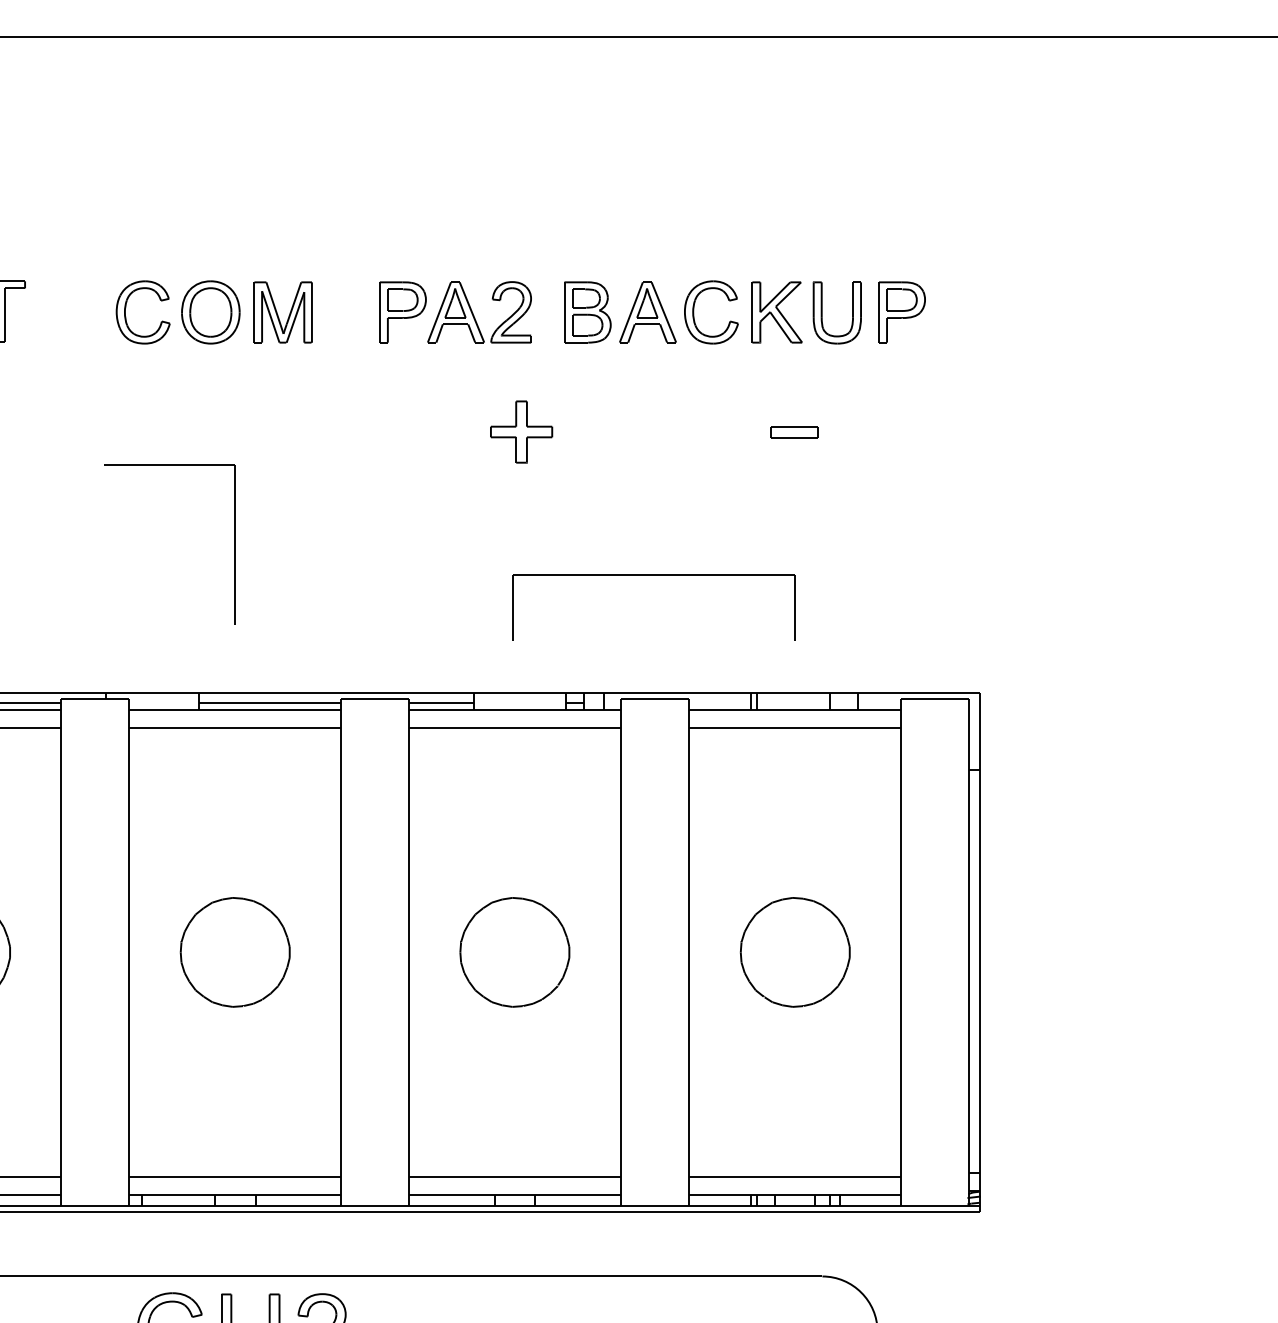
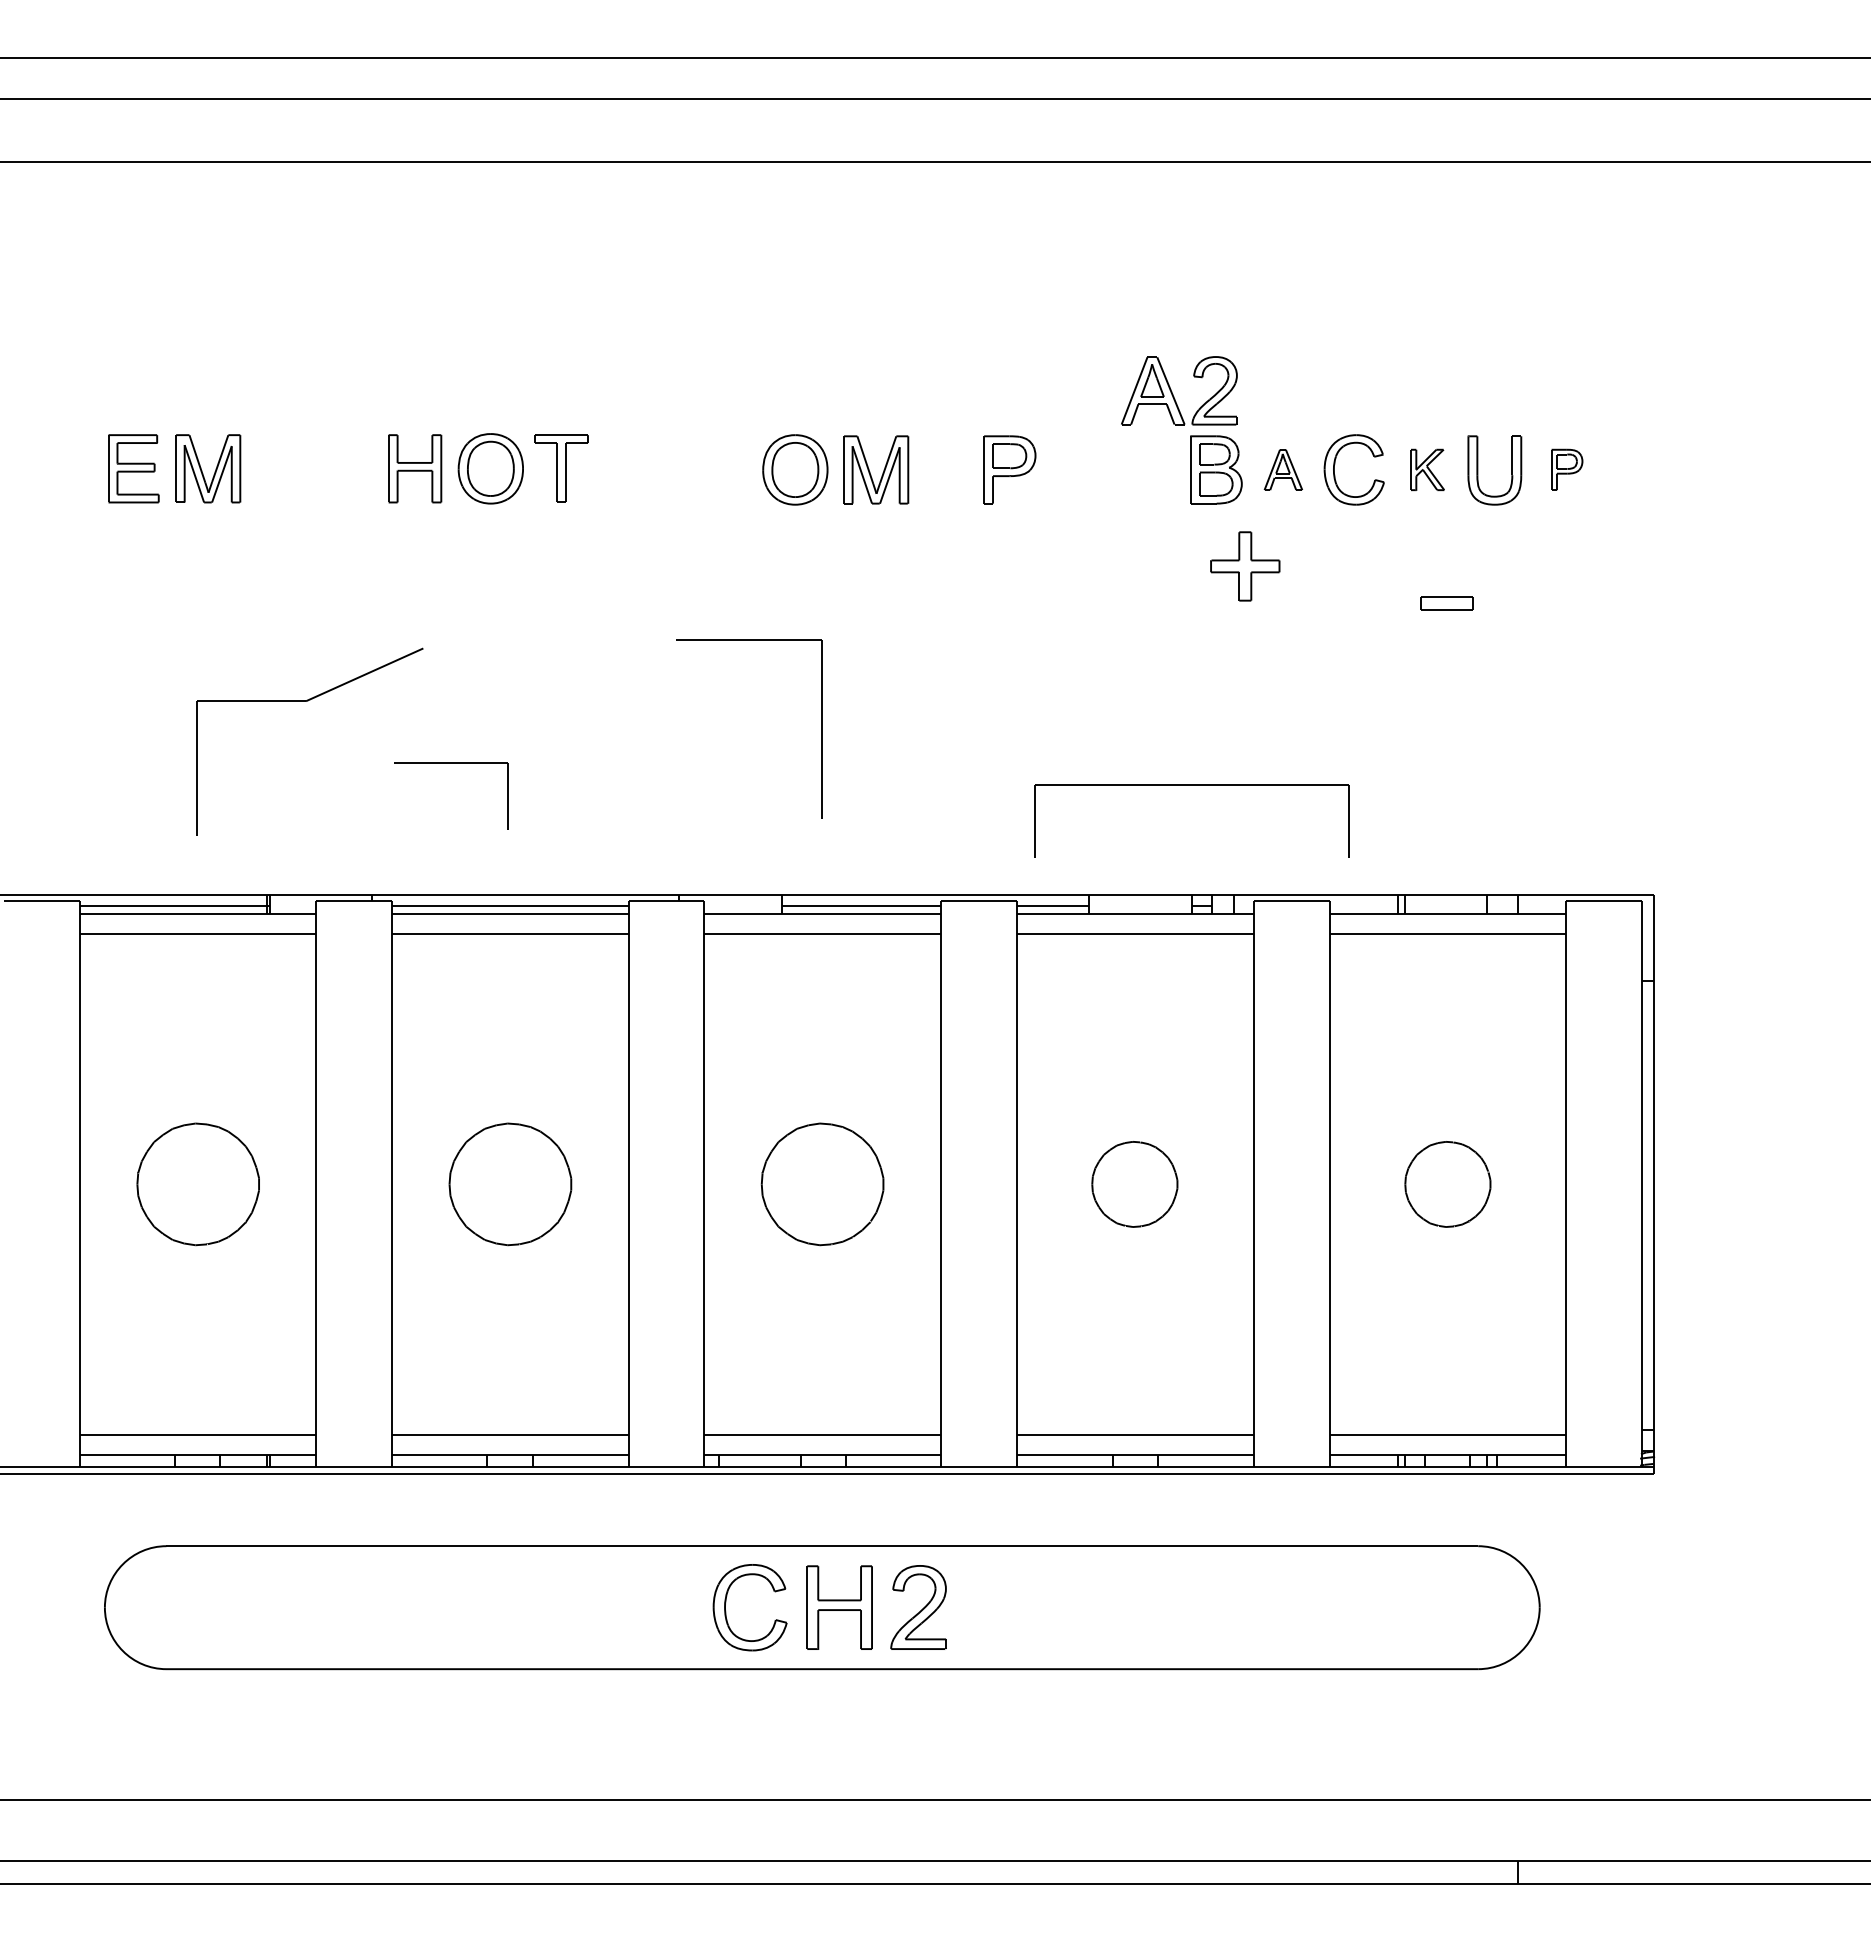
part: (125, 312) -> (700, 469), removed
part: (473, 312) -> (1172, 391), moved
part: (648, 312) -> (1283, 469), size x0.6
part: (777, 312) -> (1427, 469), size x0.6
part: (901, 312) -> (1566, 469), size x0.6
part: (521, 432) -> (1245, 566), moved
part: (653, 575) -> (1191, 785), moved
part: (514, 952) -> (1134, 1184), size x0.7
part: (794, 952) -> (1447, 1184), size x0.7

